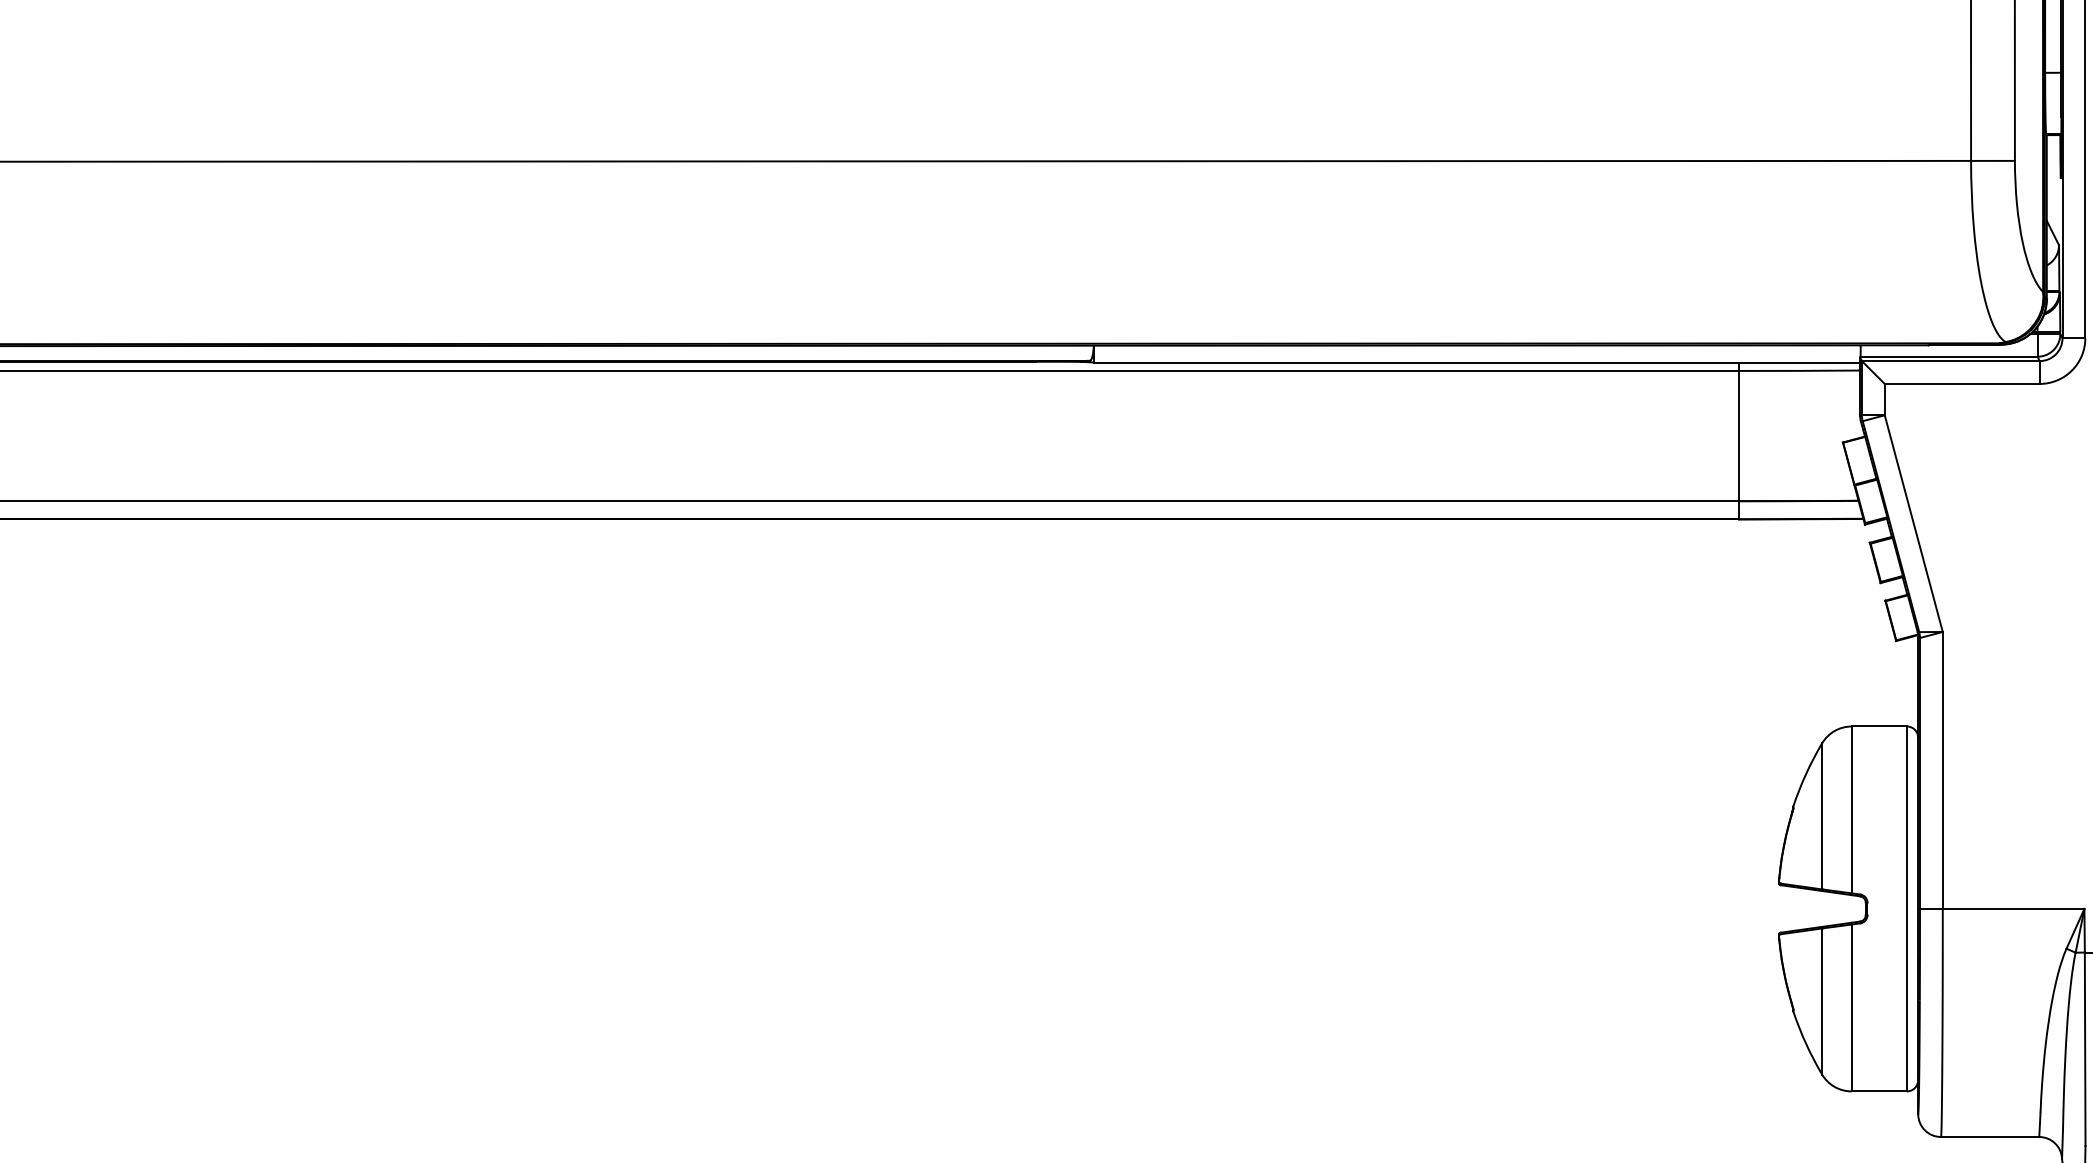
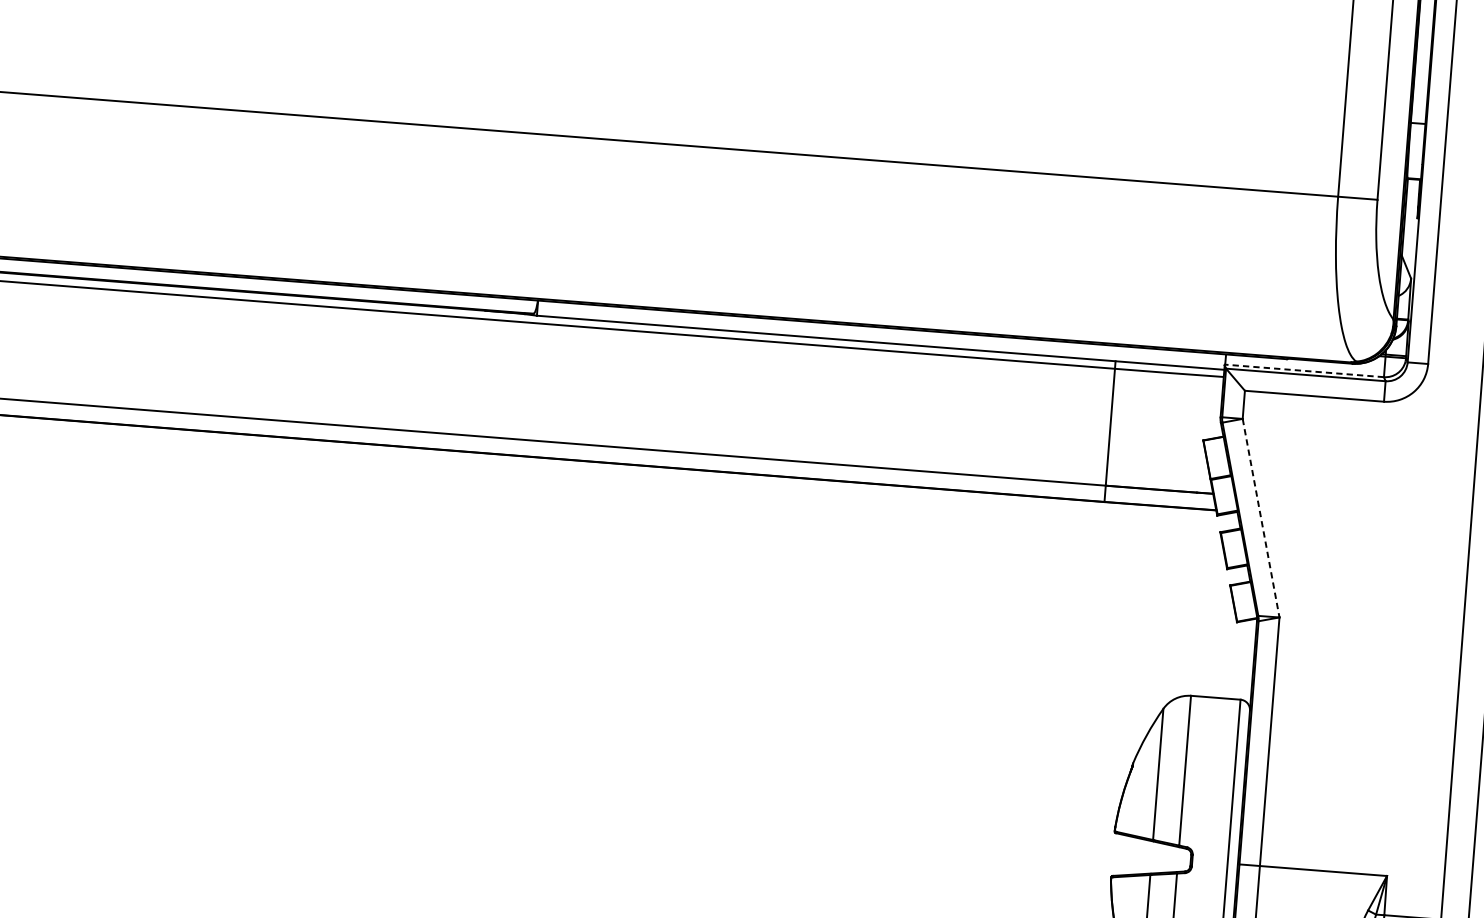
line: (1948, 356) -> (1304, 370), solid -> dashed
line: (1913, 524) -> (1260, 518), solid -> dashed

